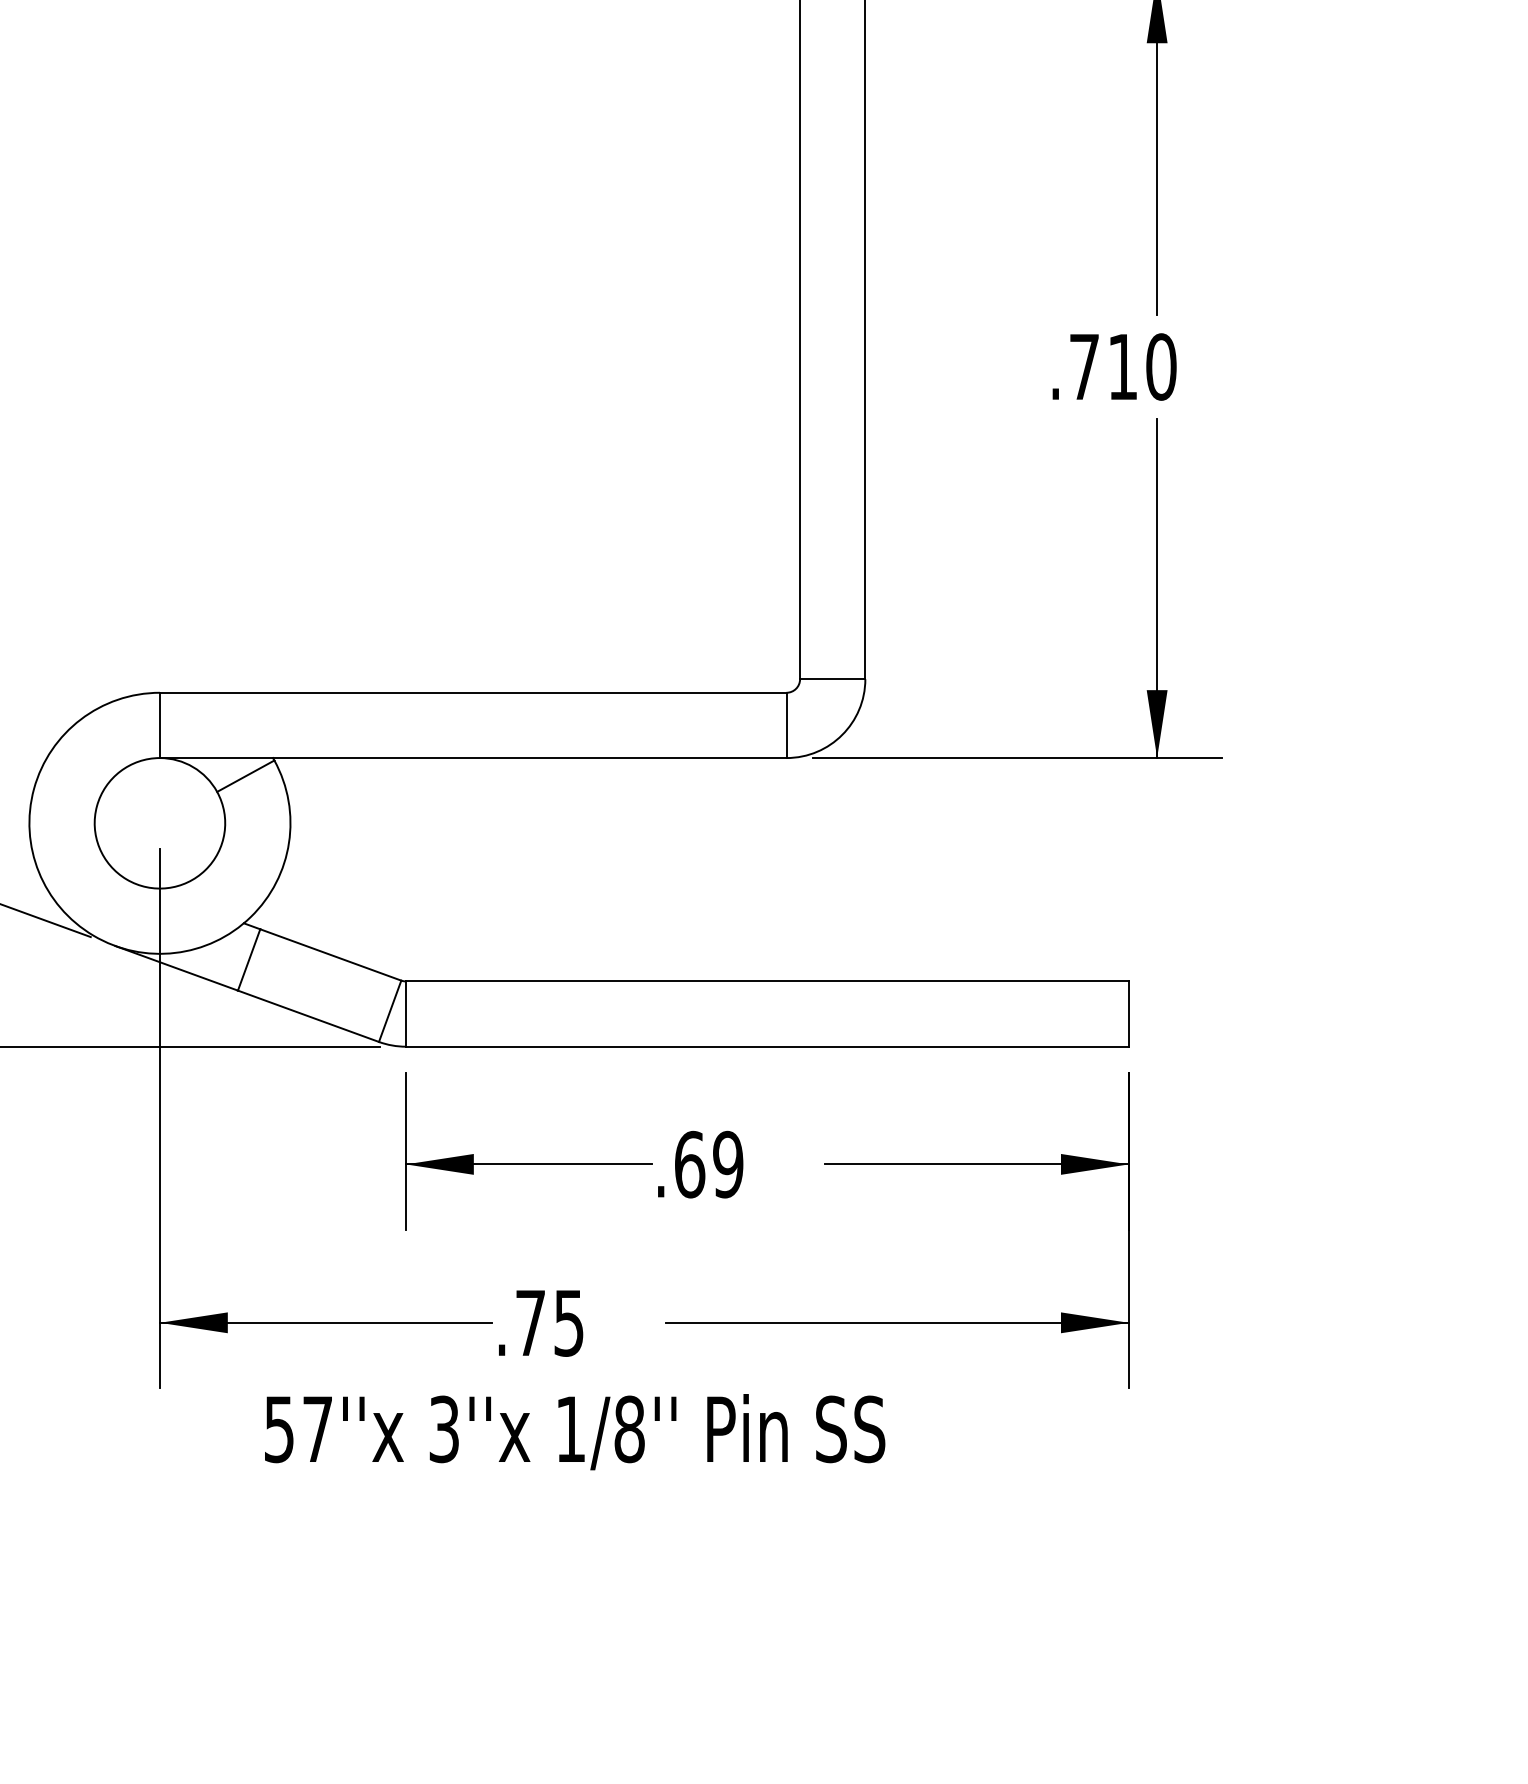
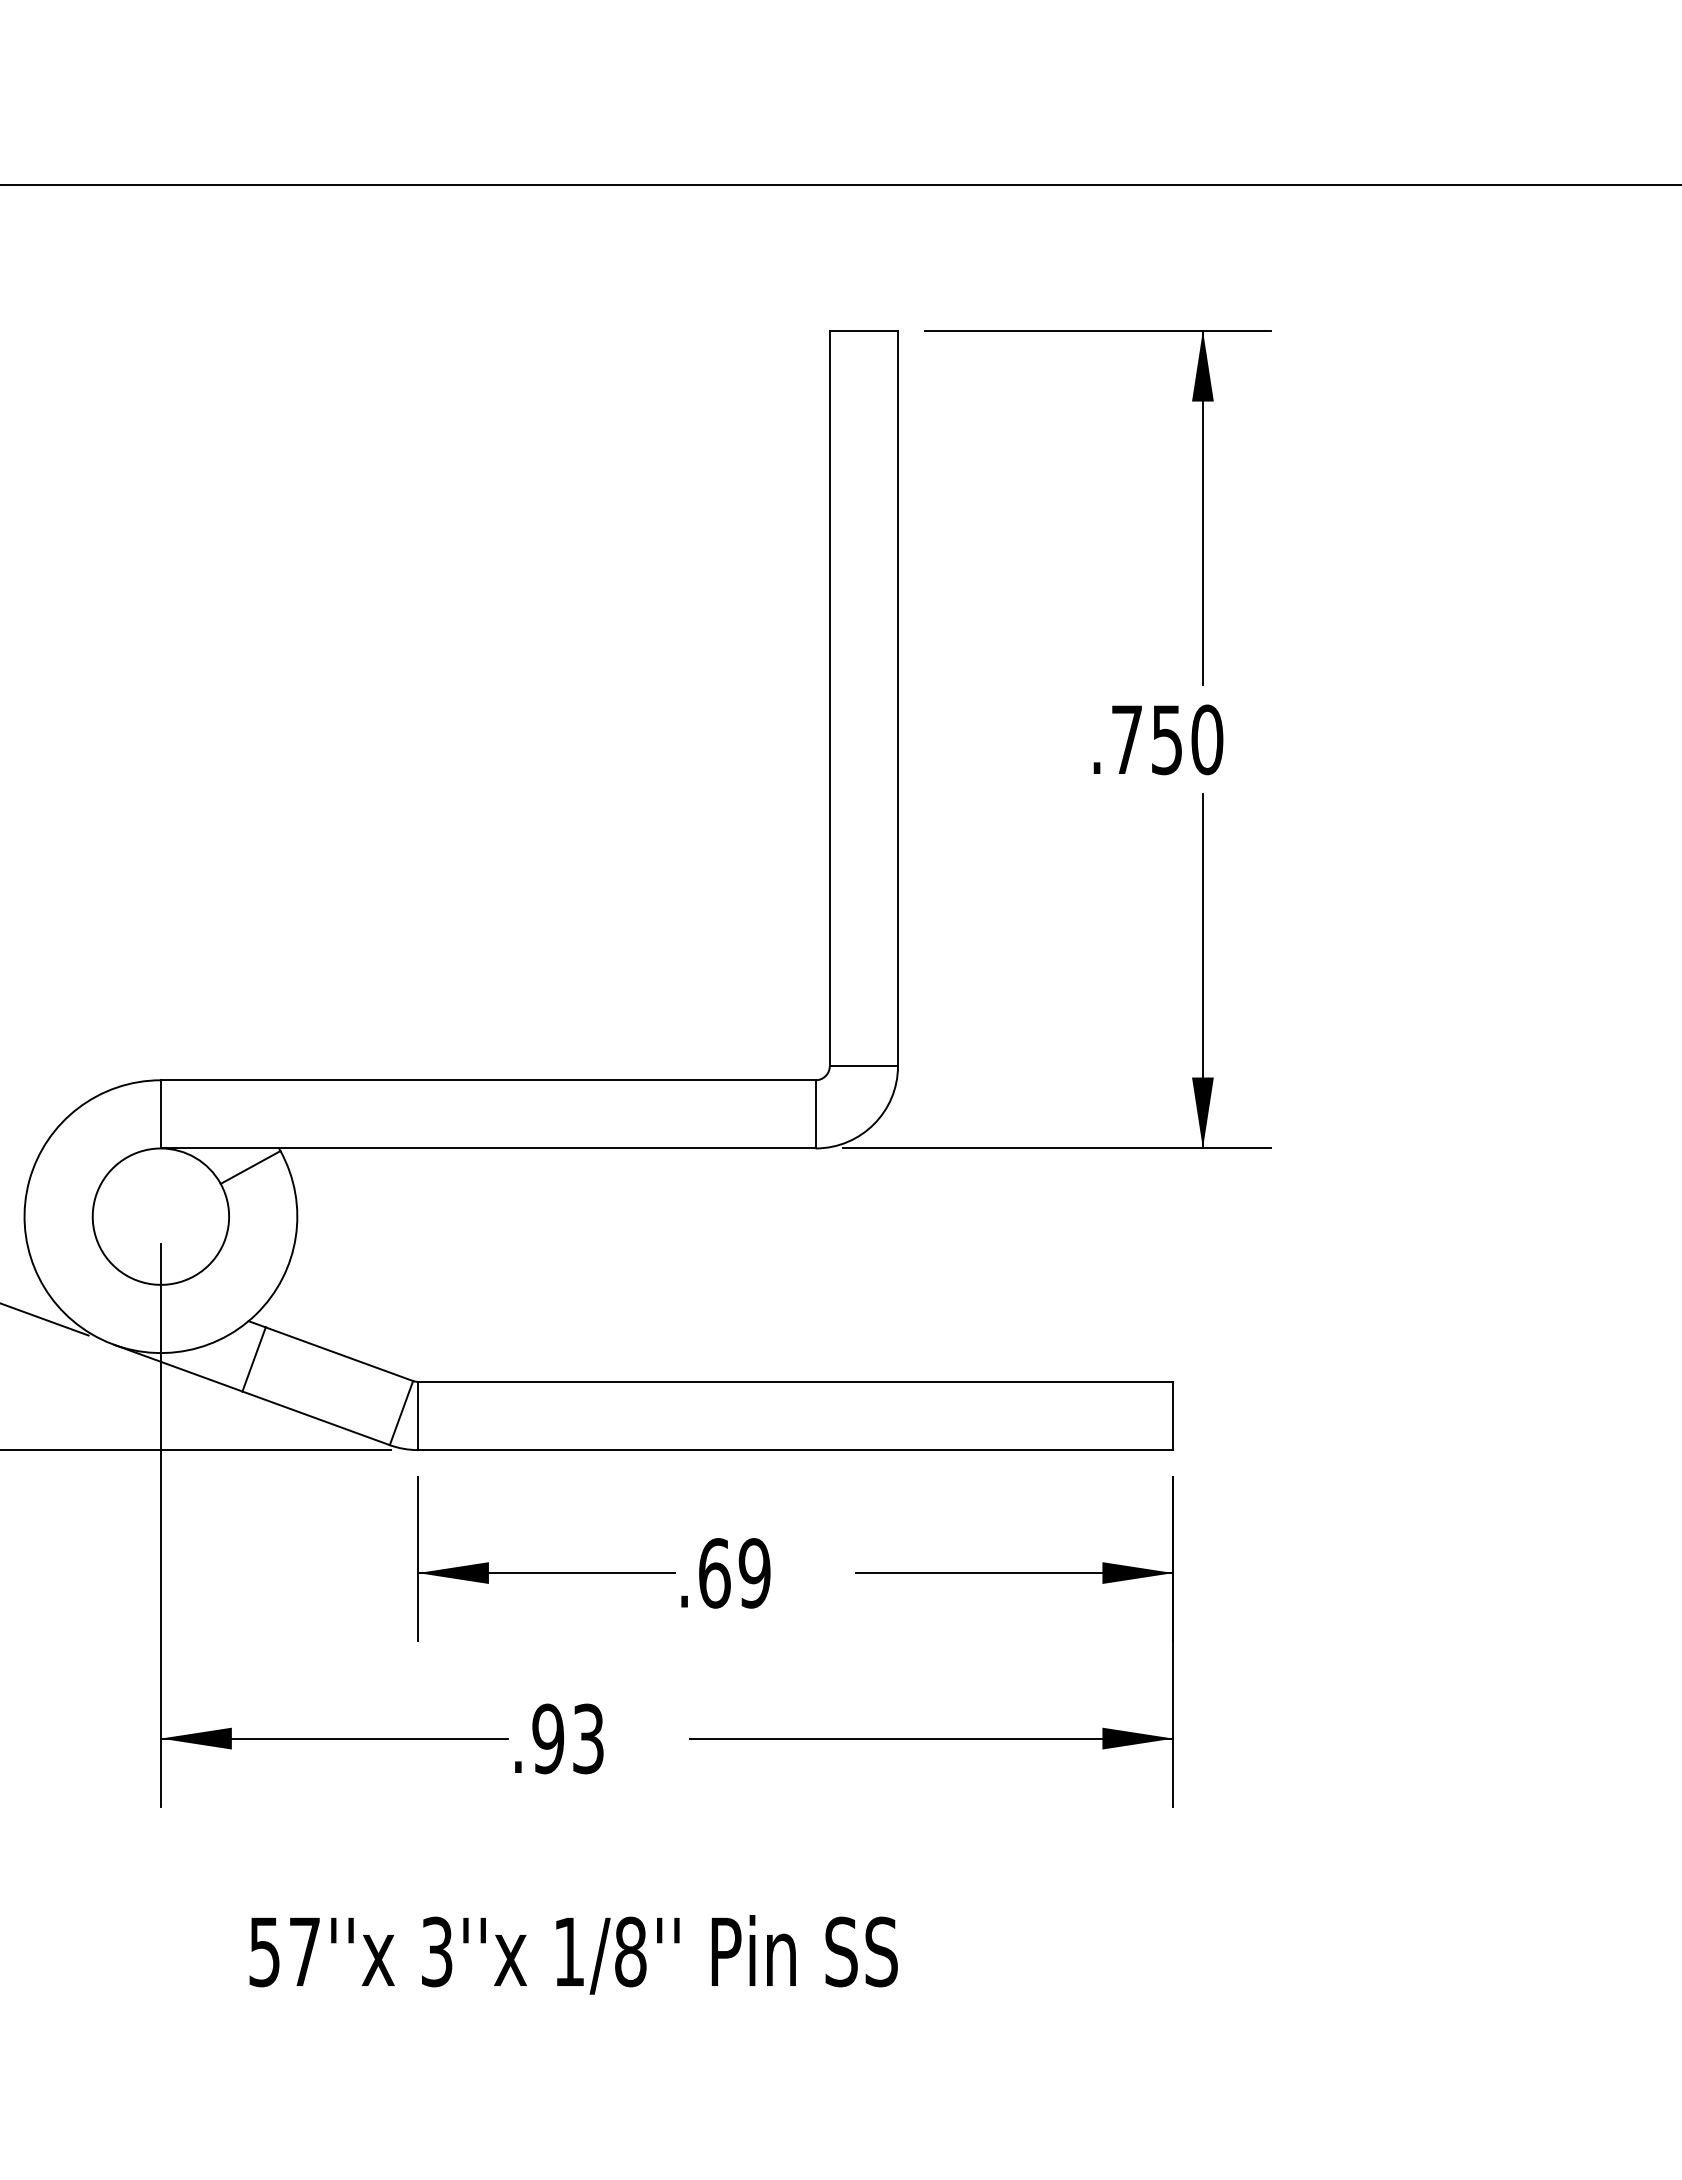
text: (1122, 367) -> (1166, 740), .710 -> .750
text: (549, 1322) -> (567, 1738), .75 -> .93
text: (574, 1431) -> (573, 1954), moved

